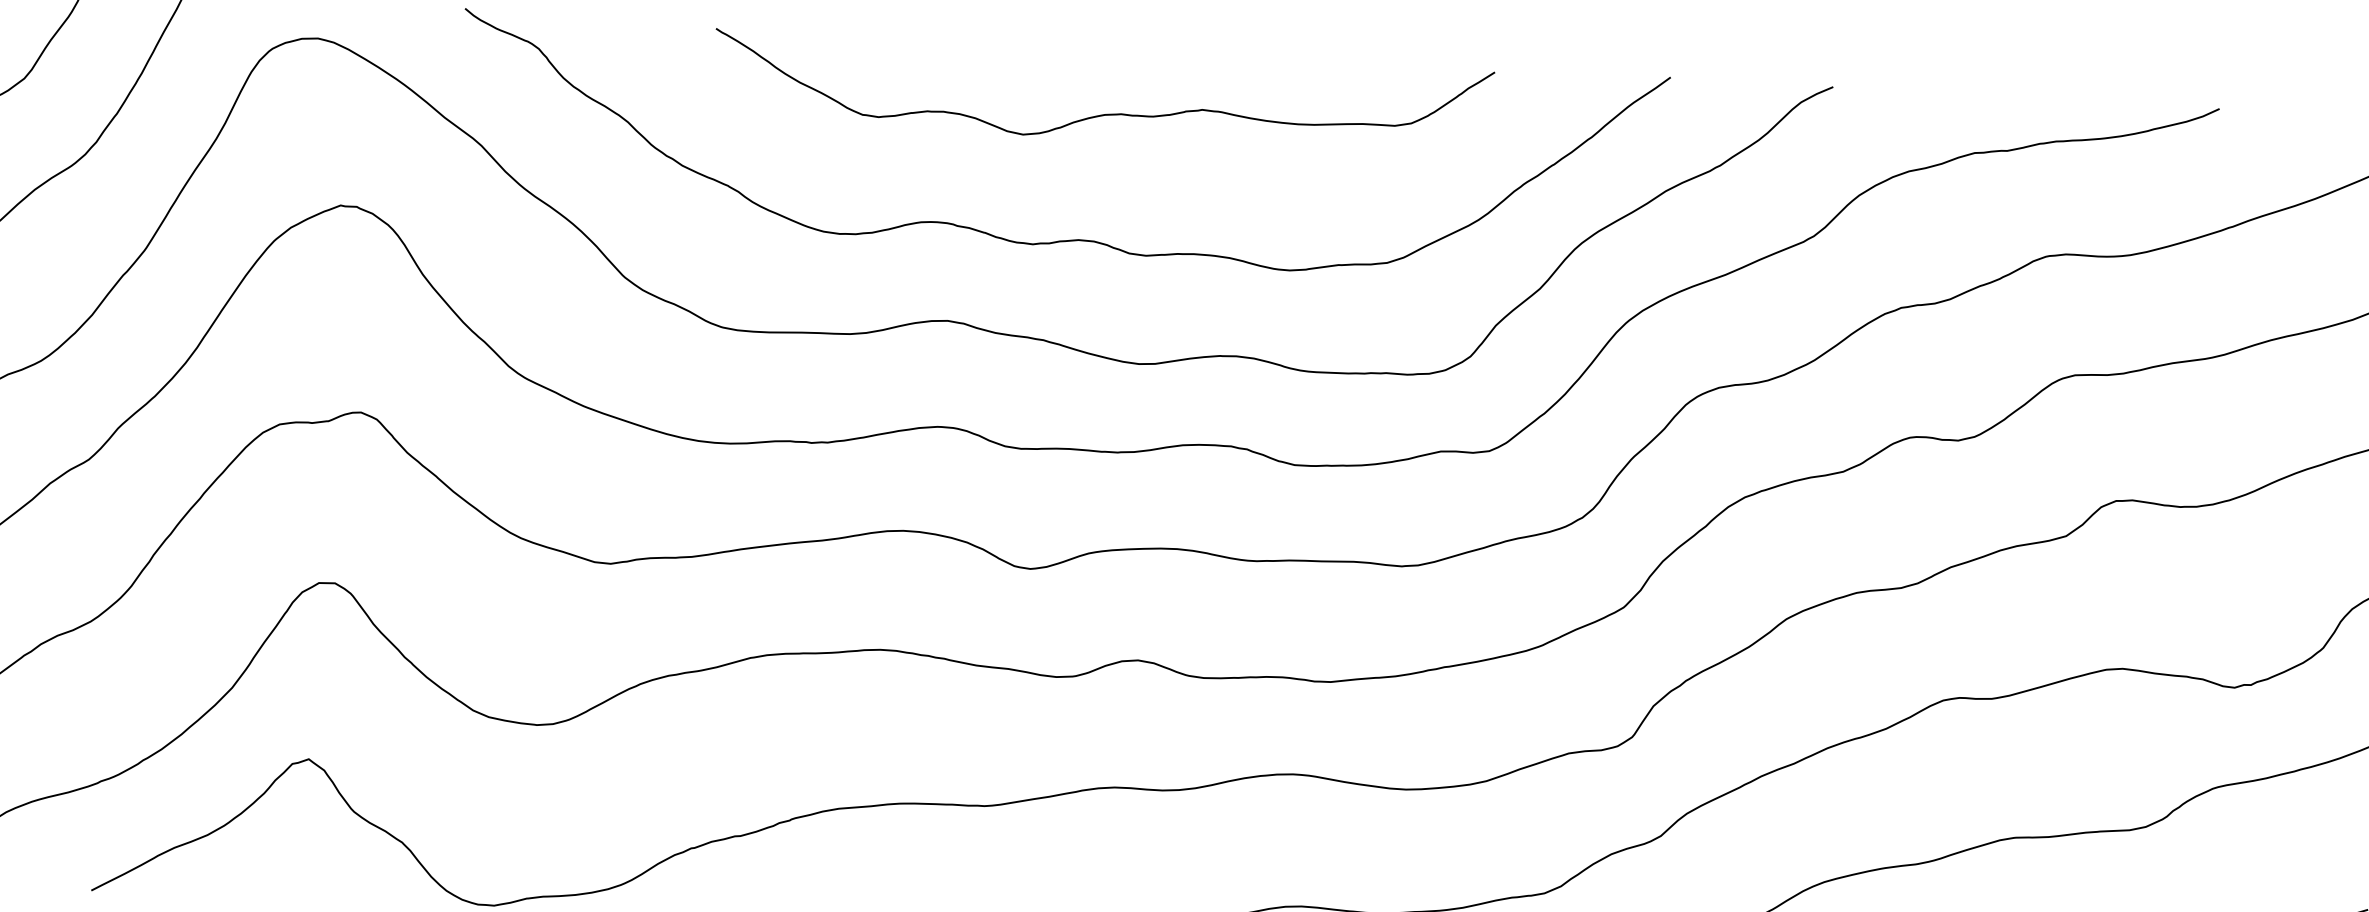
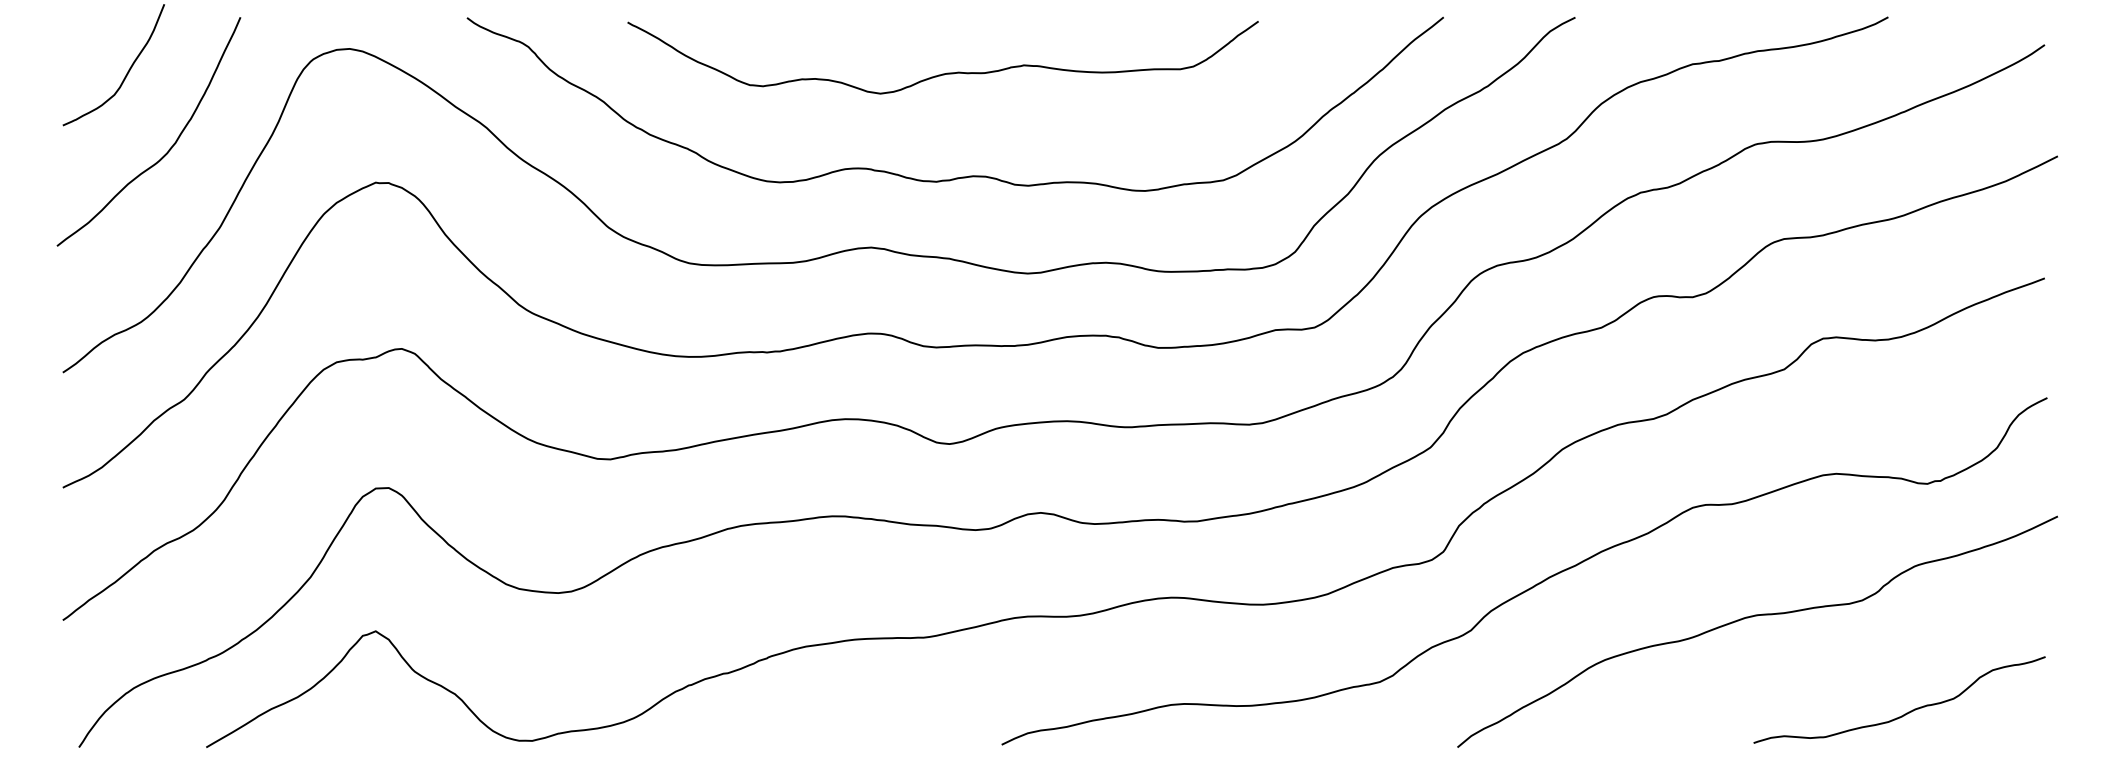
curve: (1107, 113) -> (947, 72), moved

